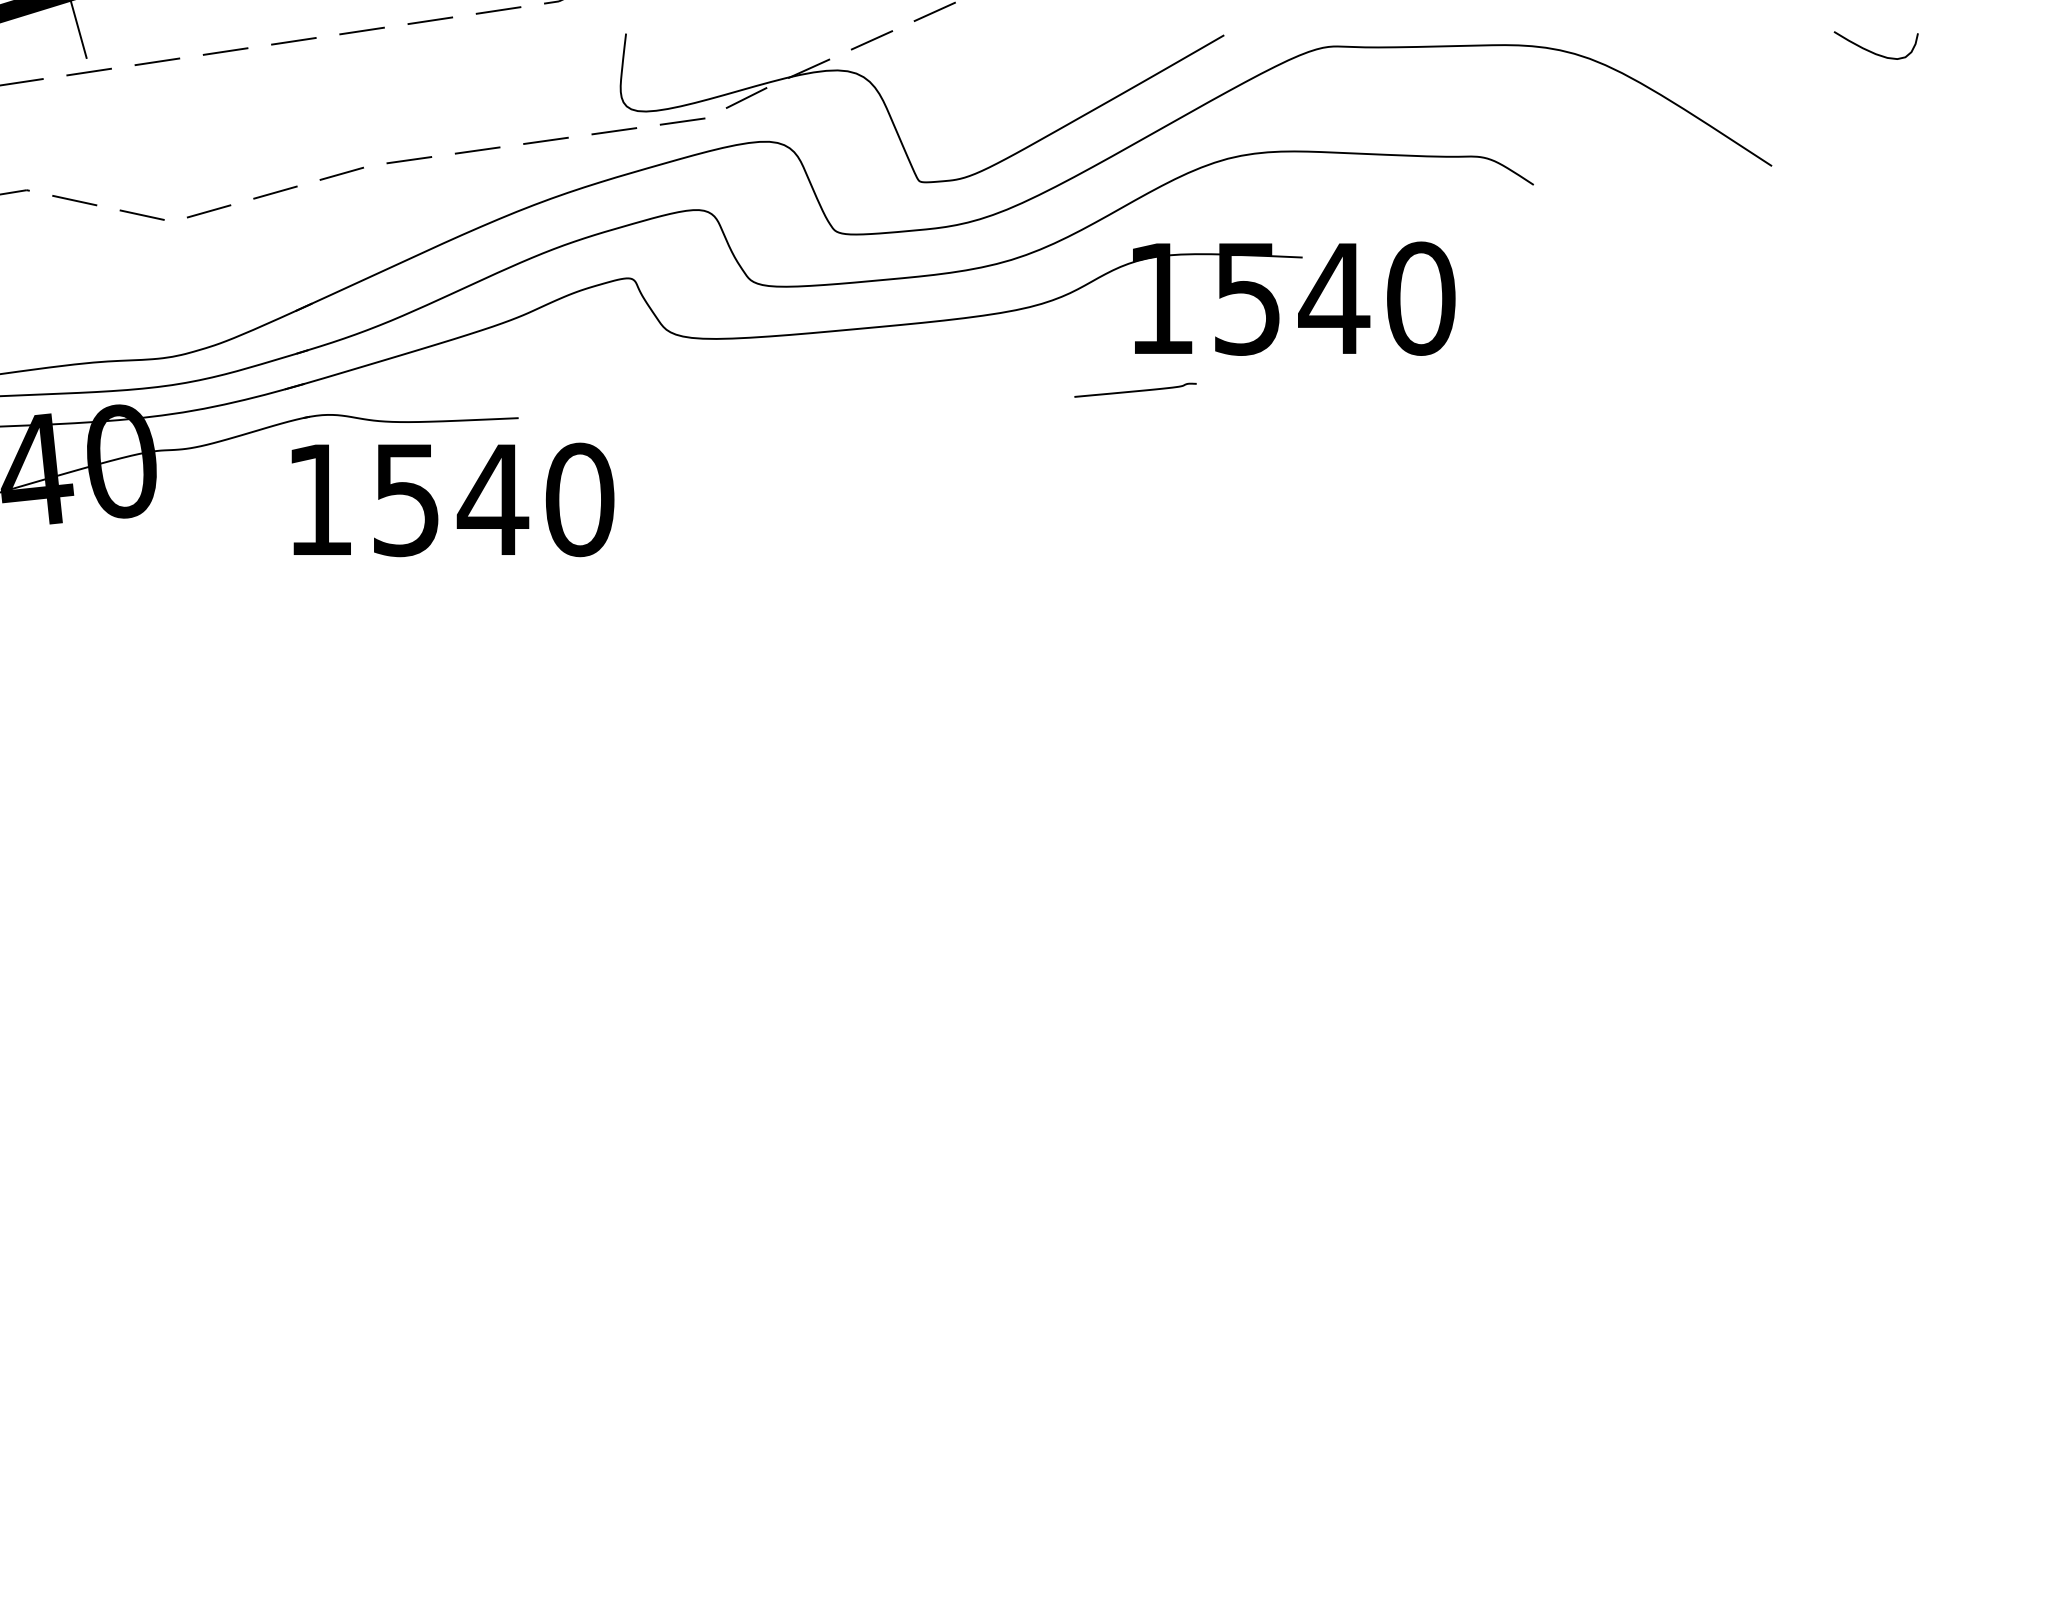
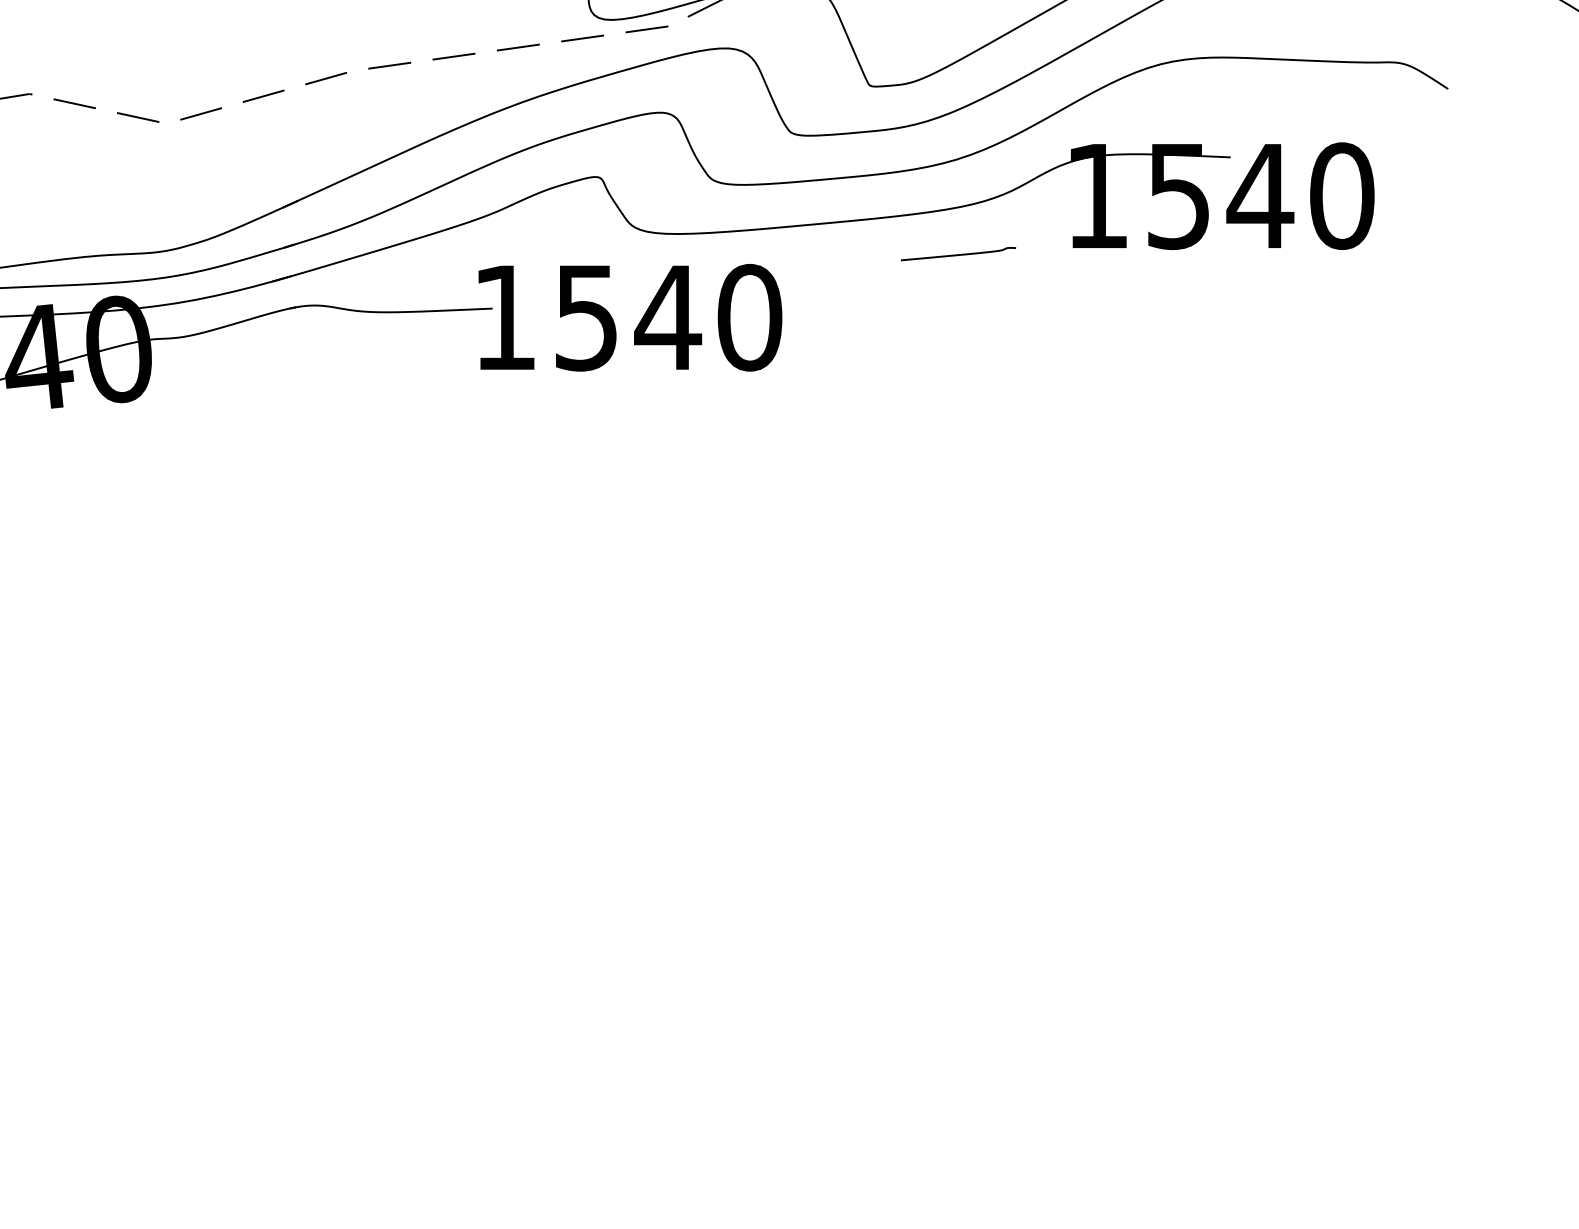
curve: (1135, 390) -> (958, 254), moved
text: (452, 499) -> (629, 317), moved

